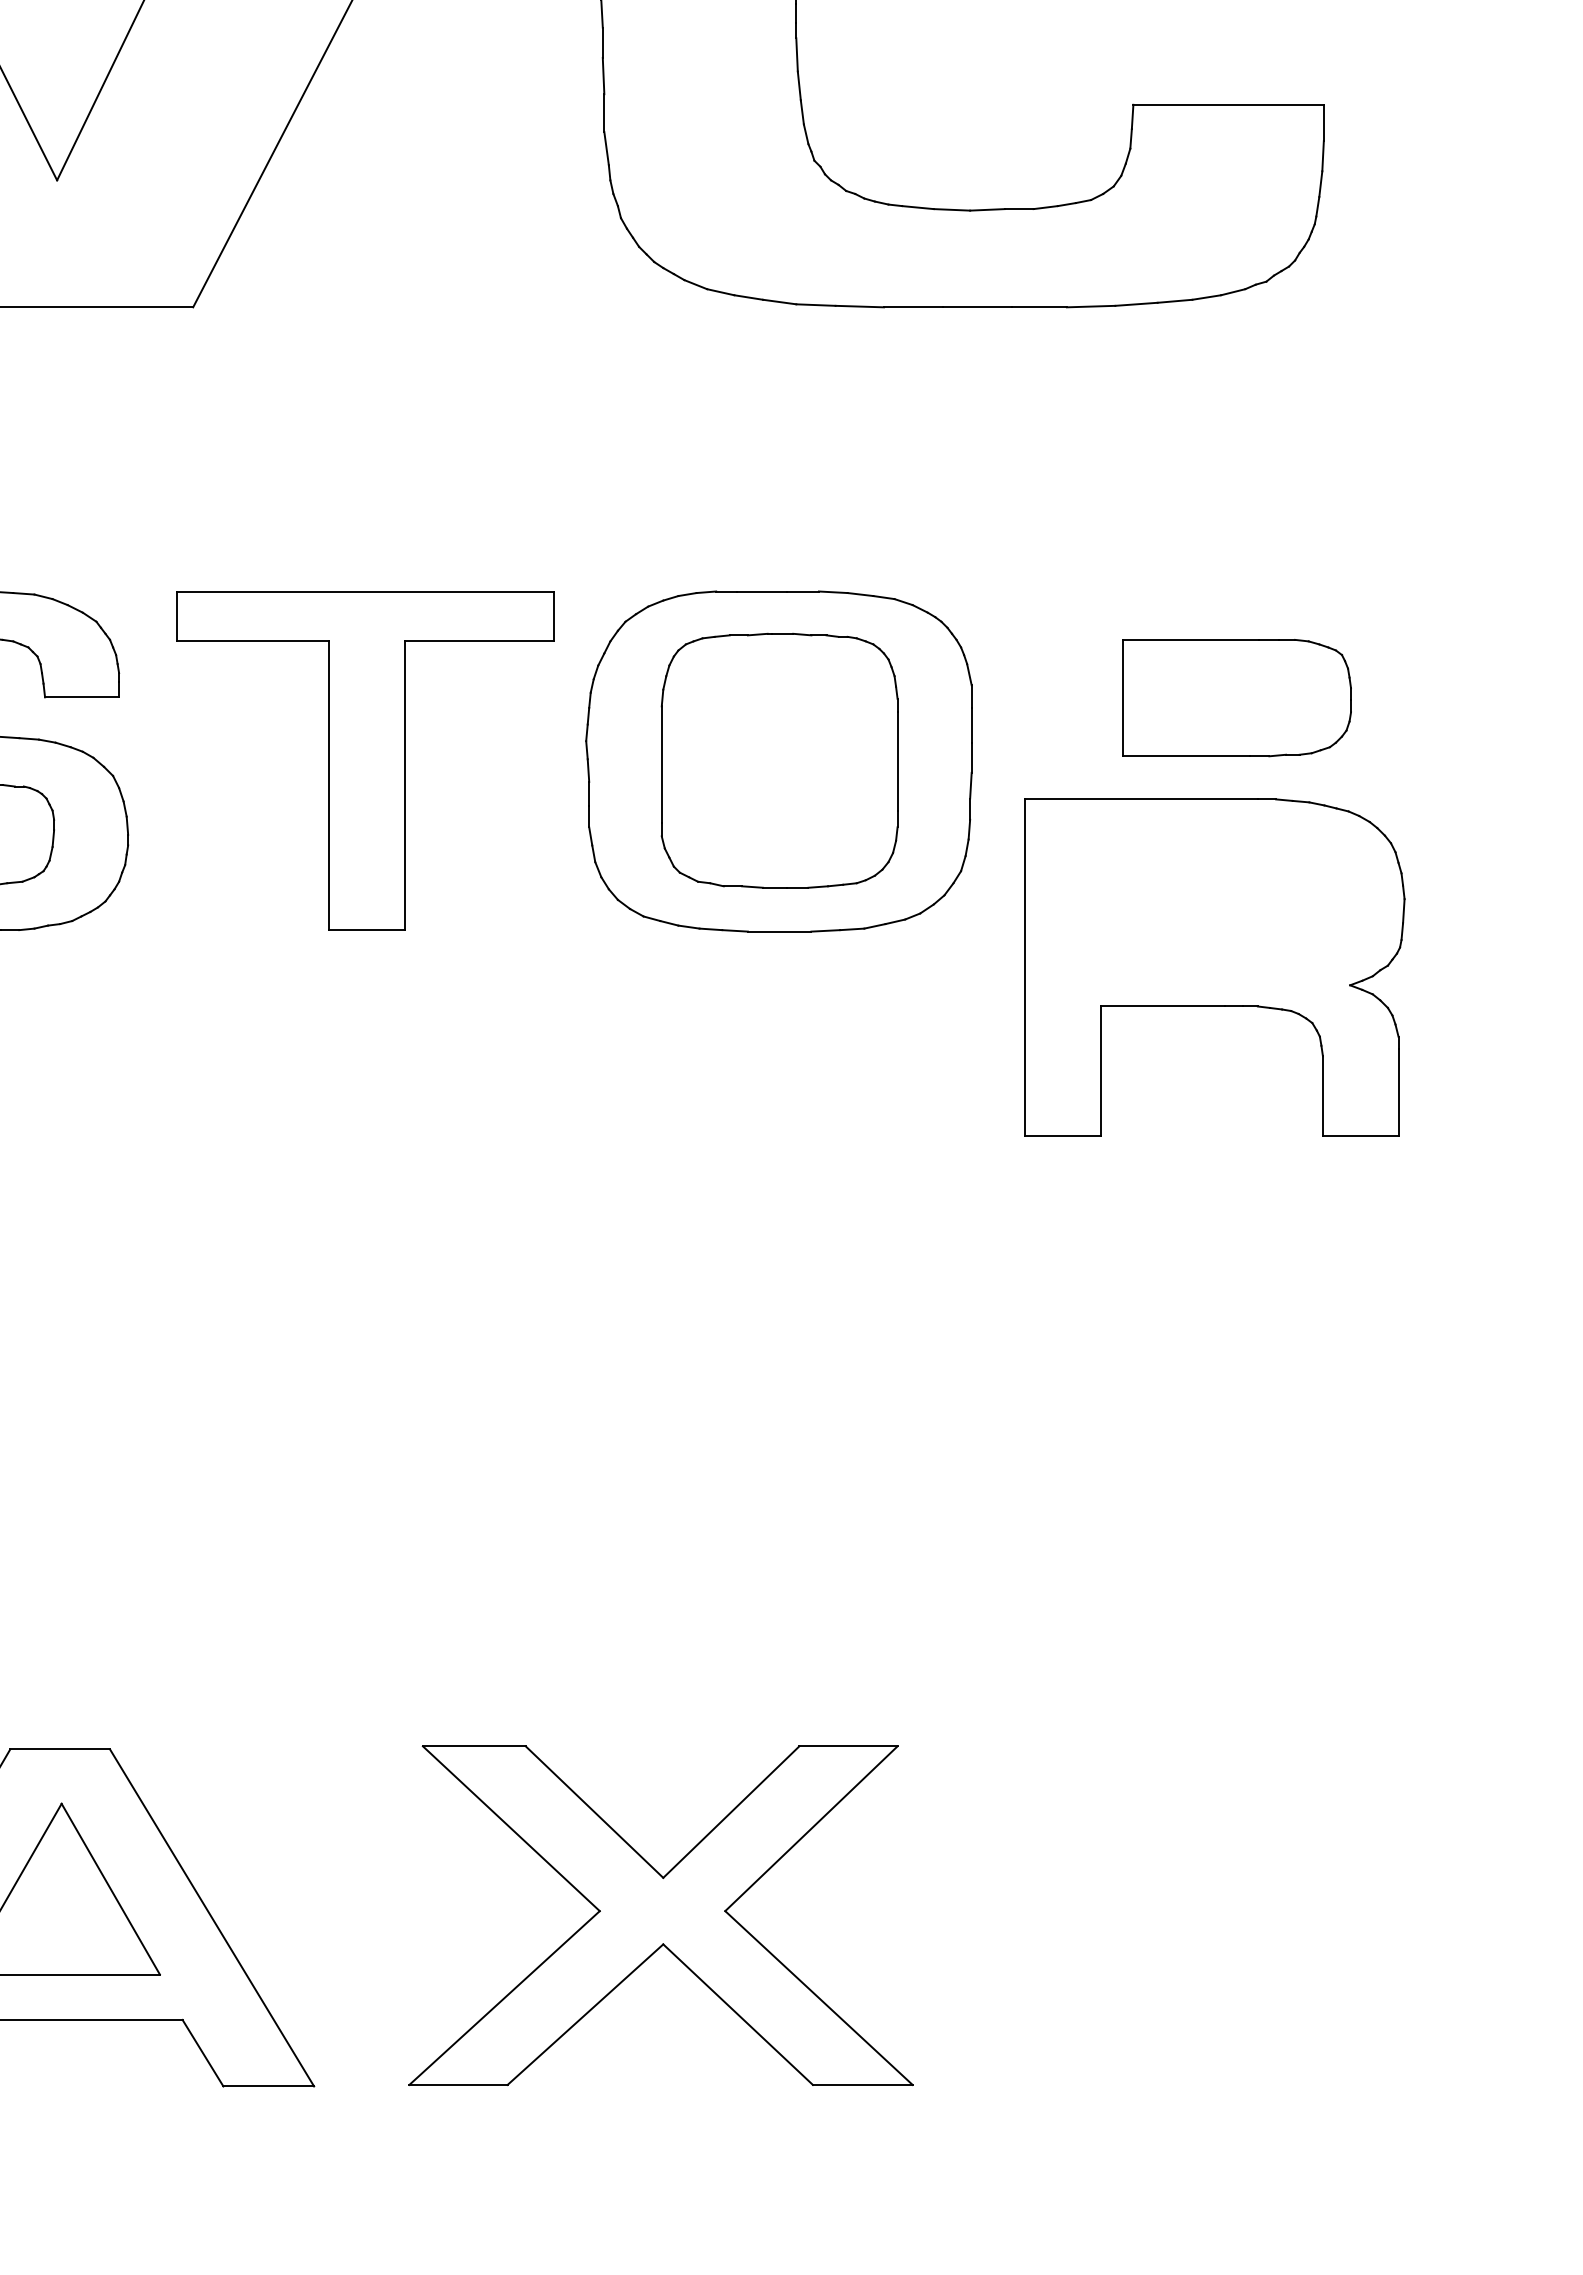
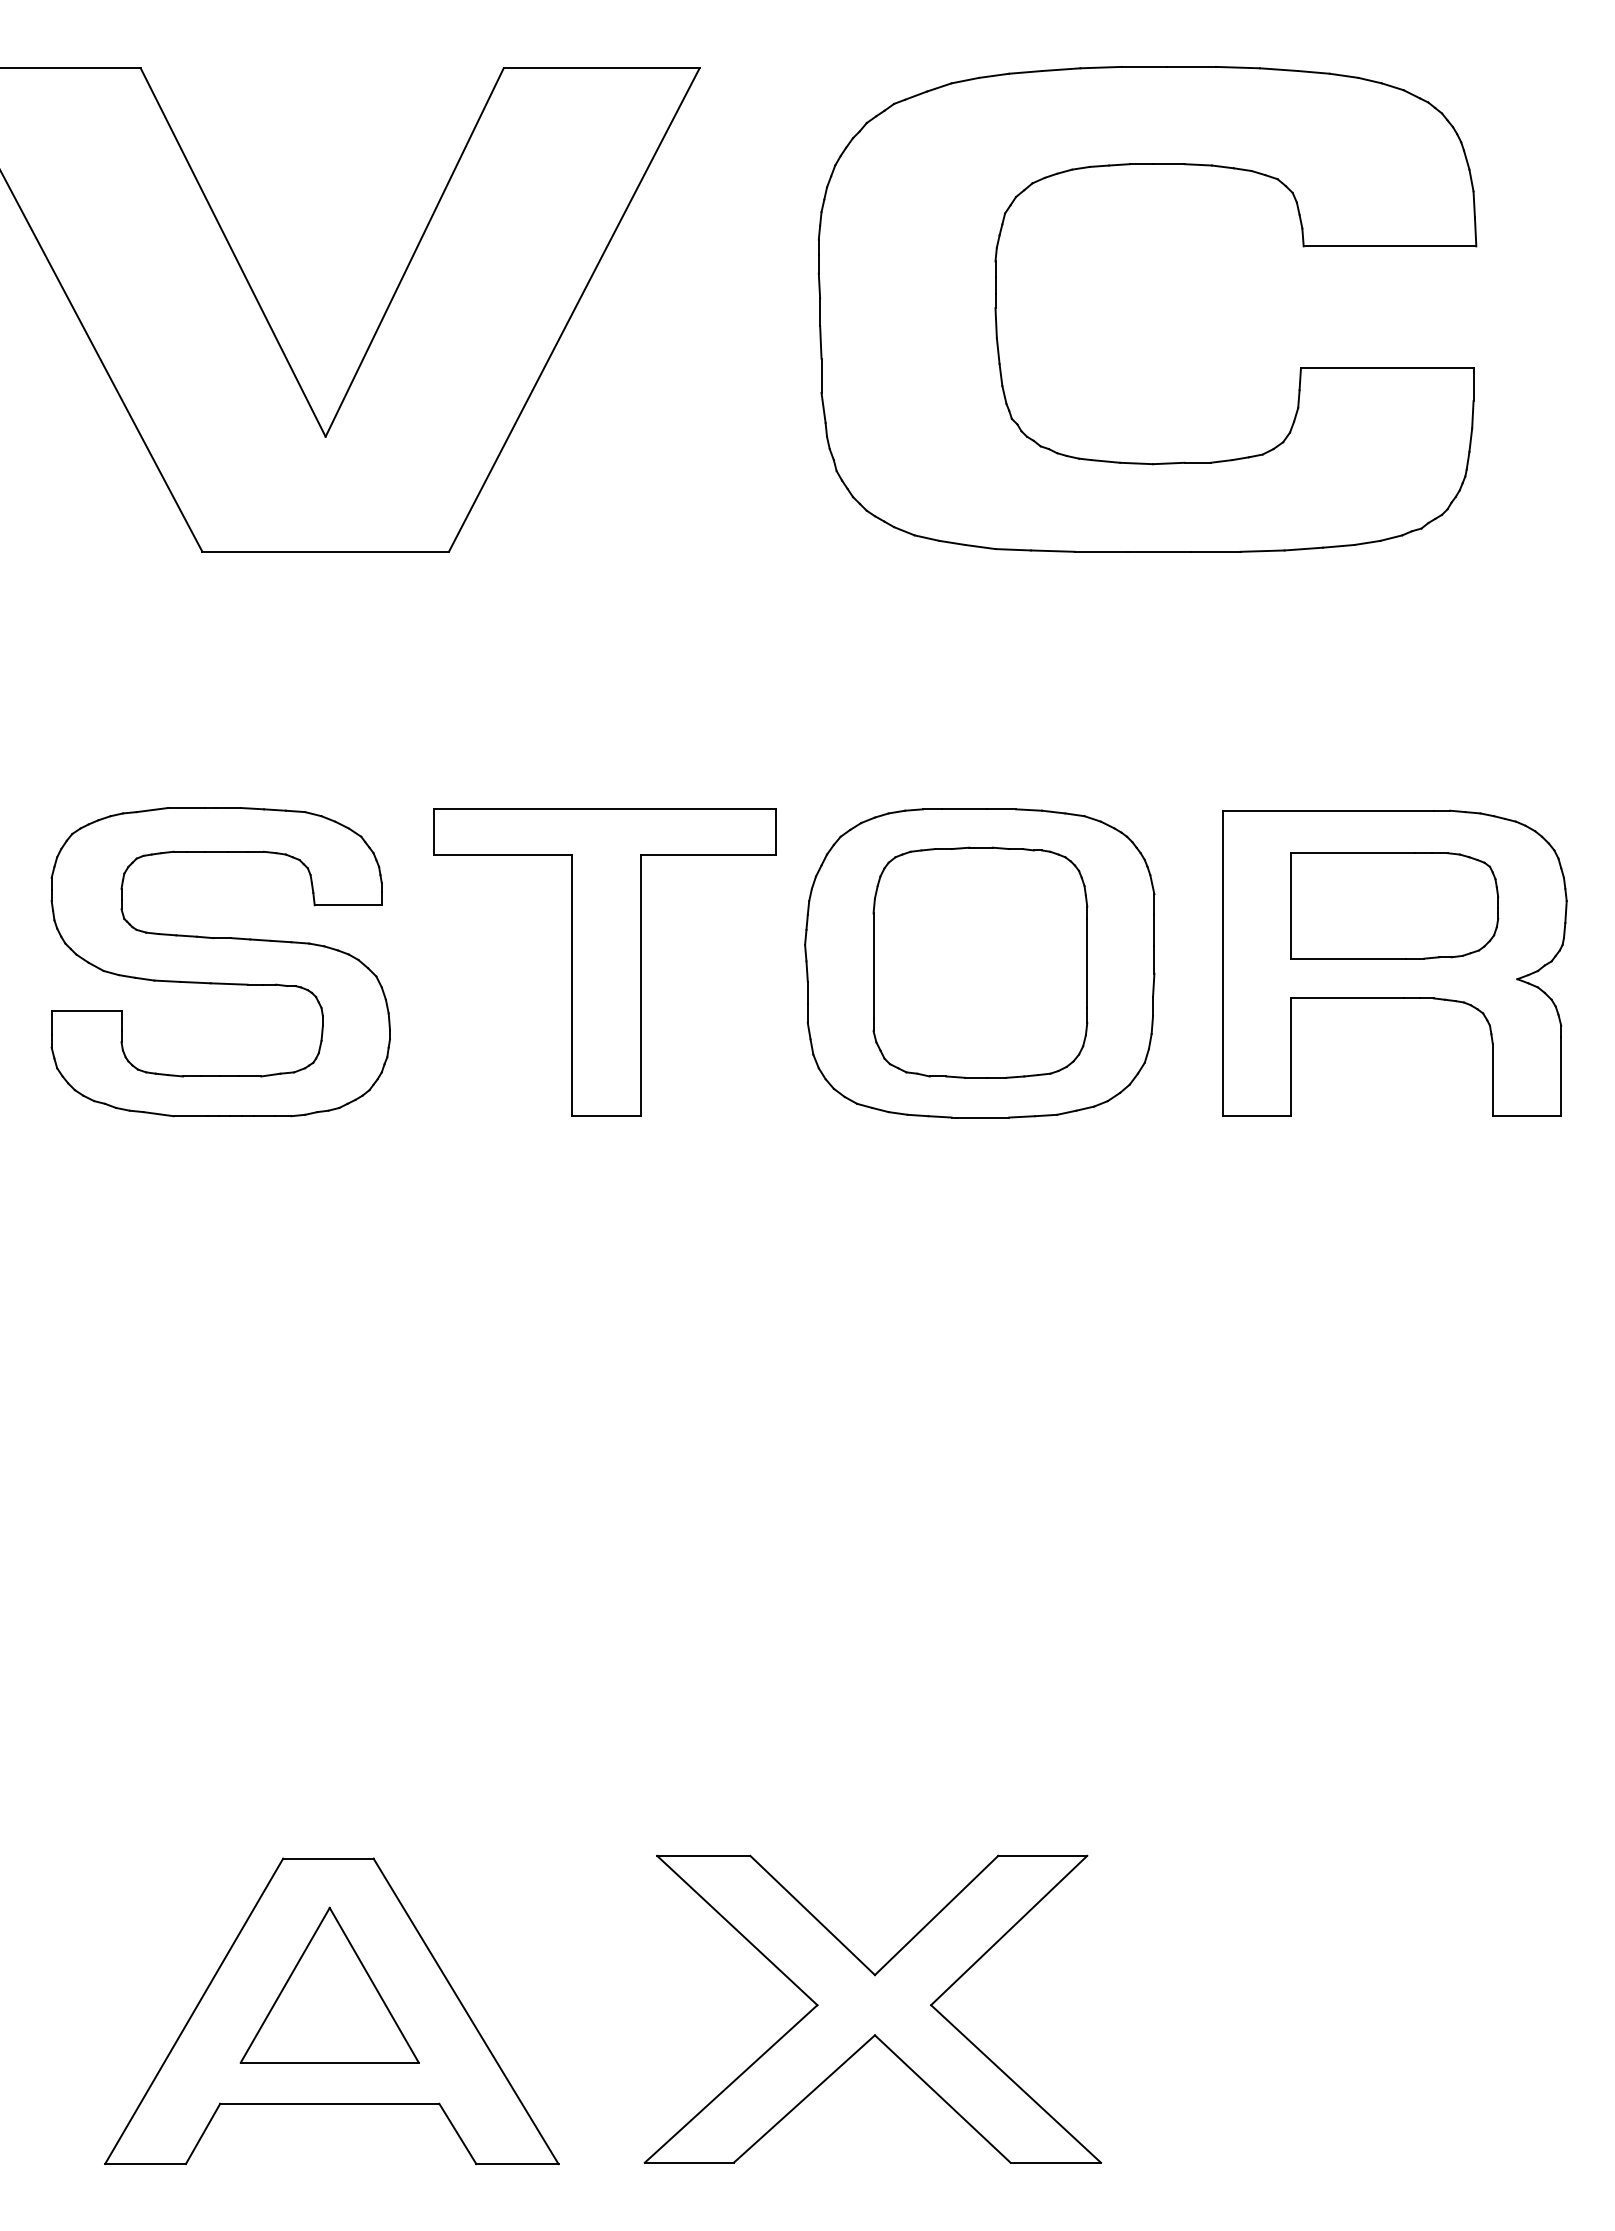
part: (1214, 966) -> (1394, 962), moved

